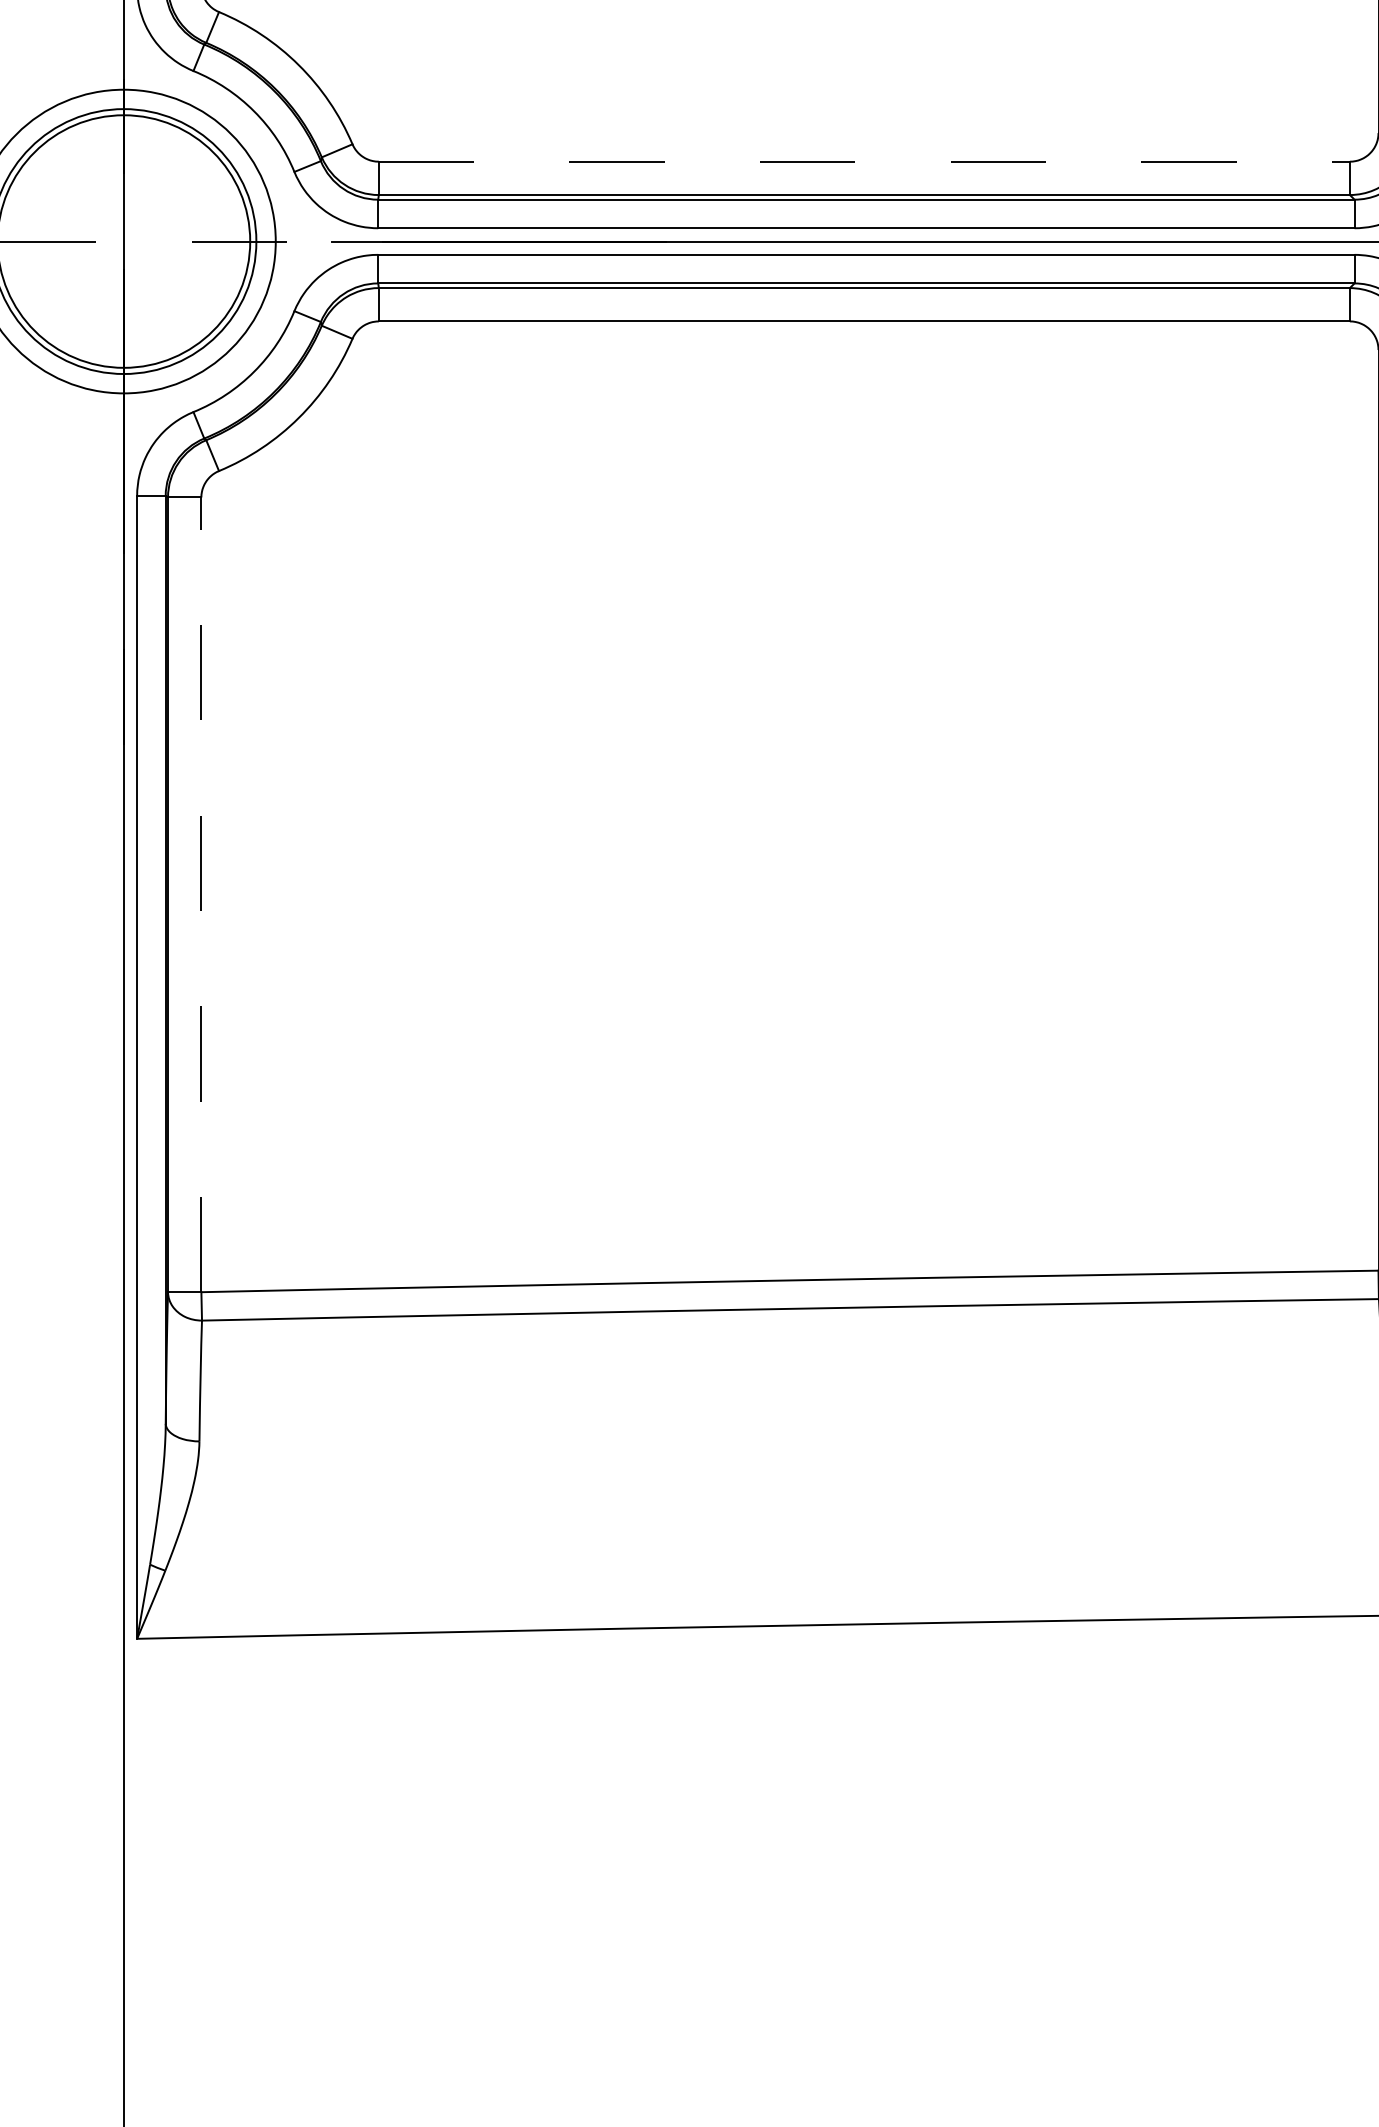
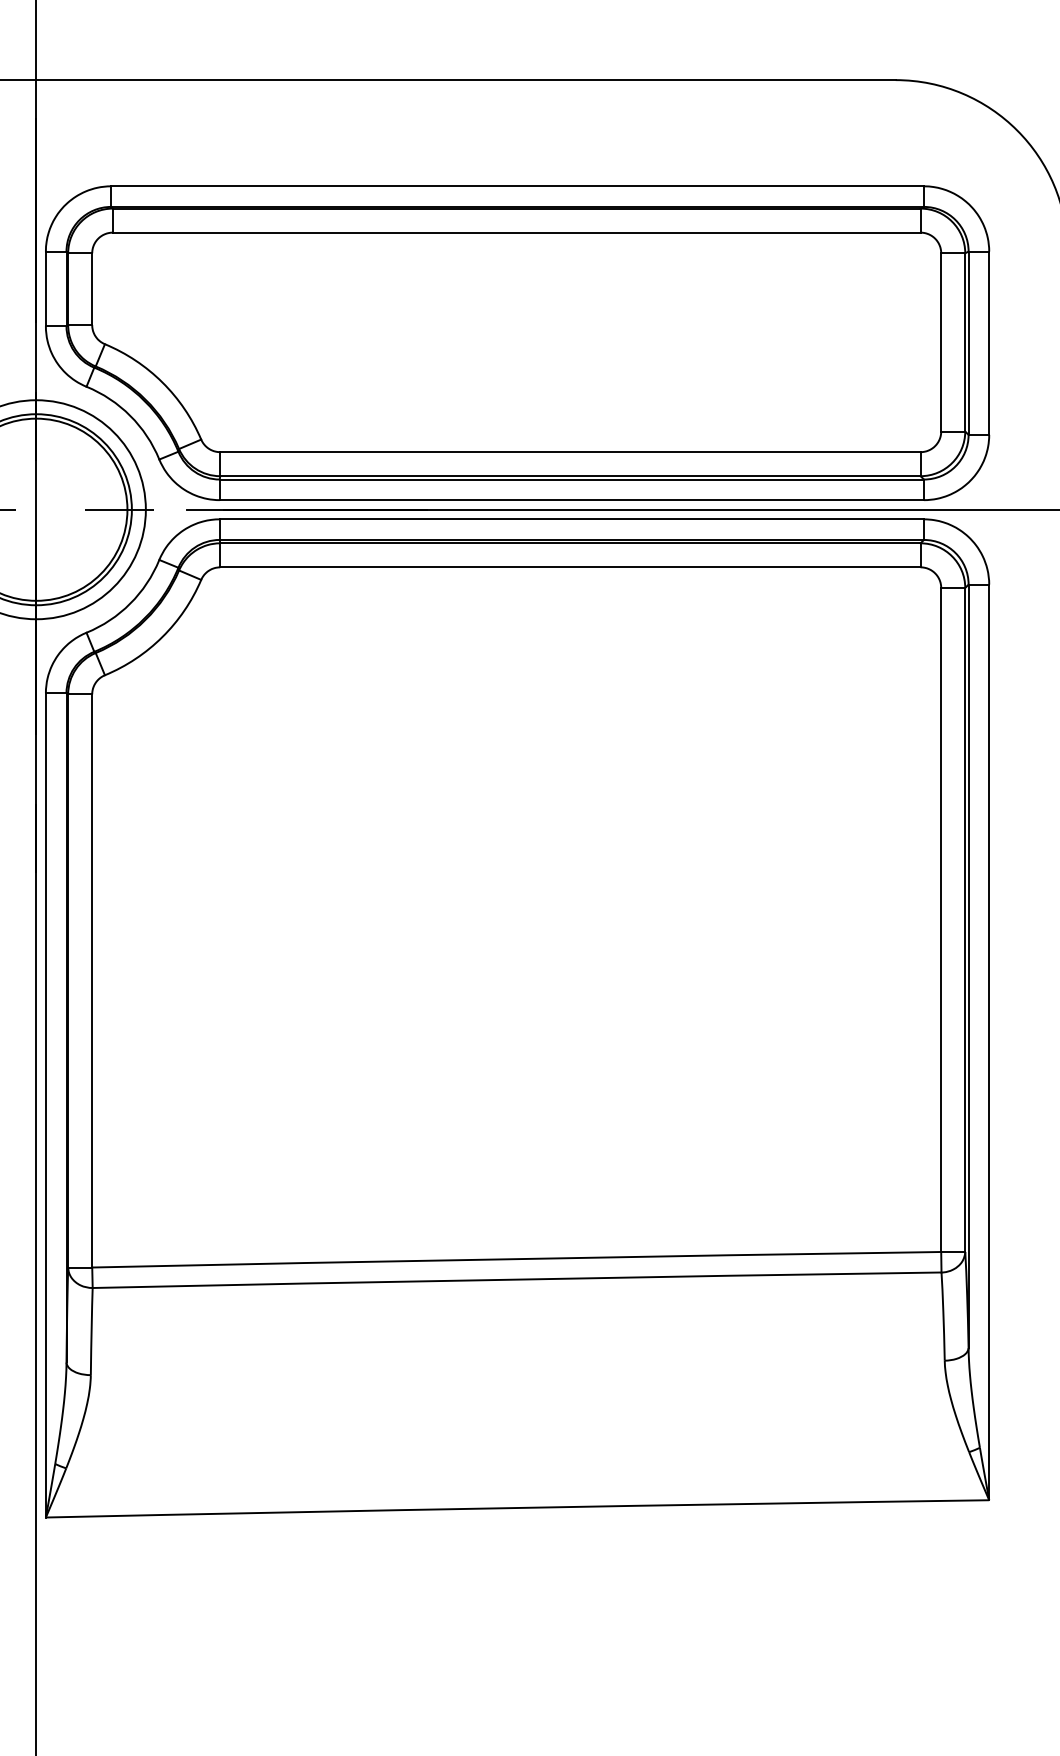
line: (864, 162) -> (570, 452), dashed -> solid
line: (201, 894) -> (92, 980), dashed -> solid

